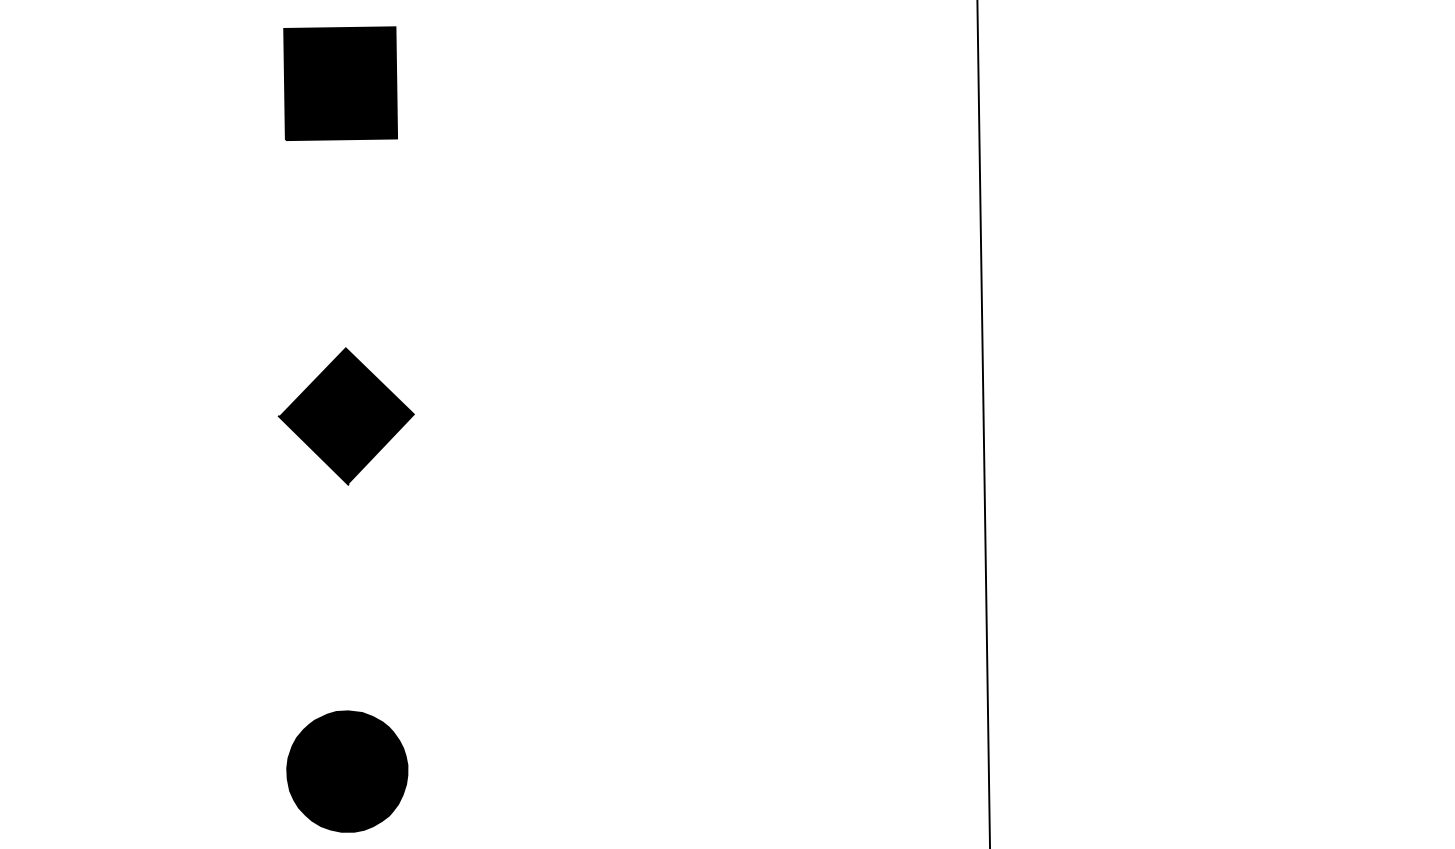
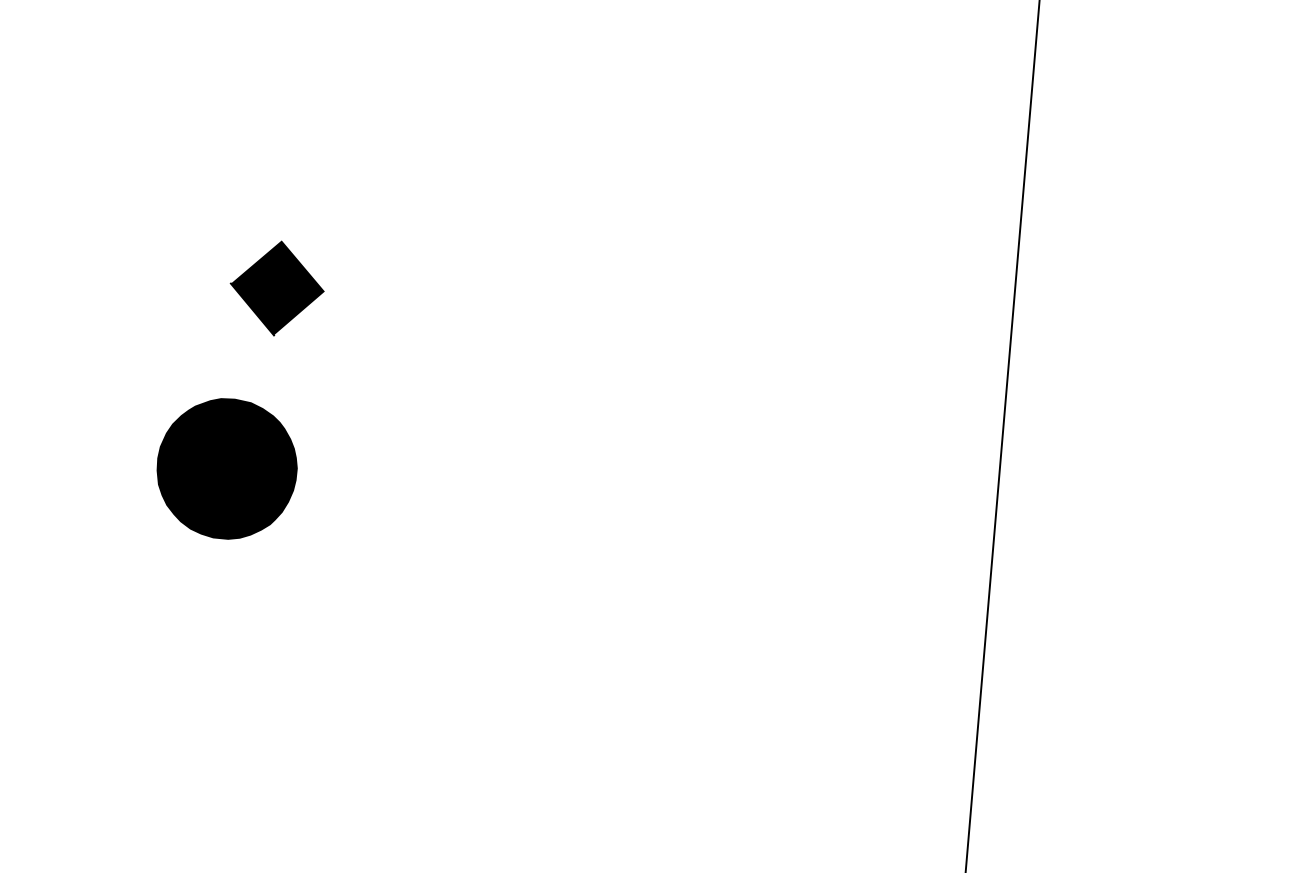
part: (345, 416) -> (276, 288), size x0.6
part: (347, 771) -> (227, 468), moved

